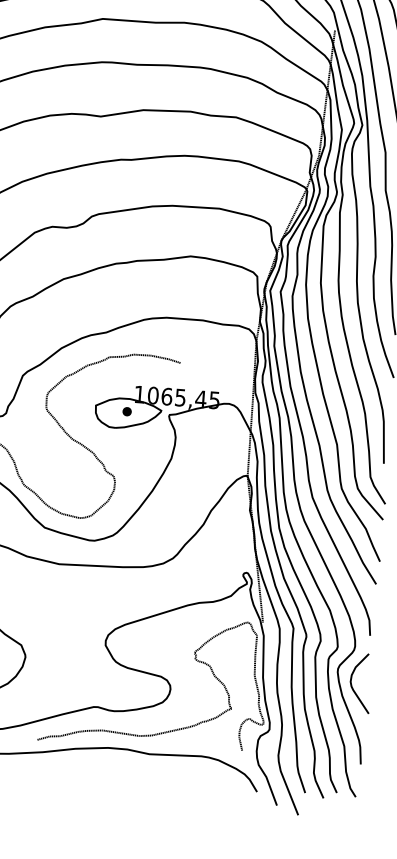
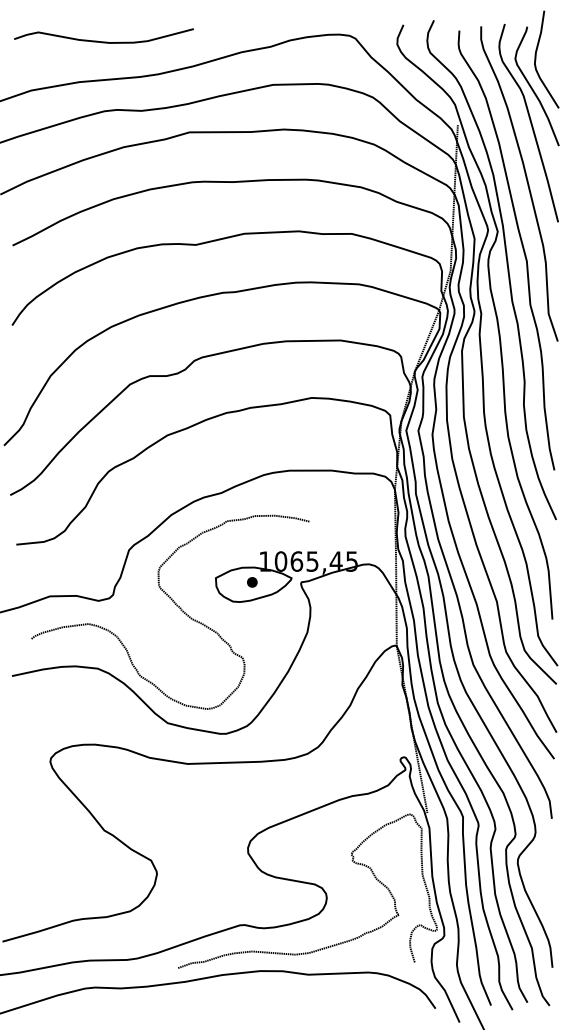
curve: (352, 684) -> (535, 876), removed

